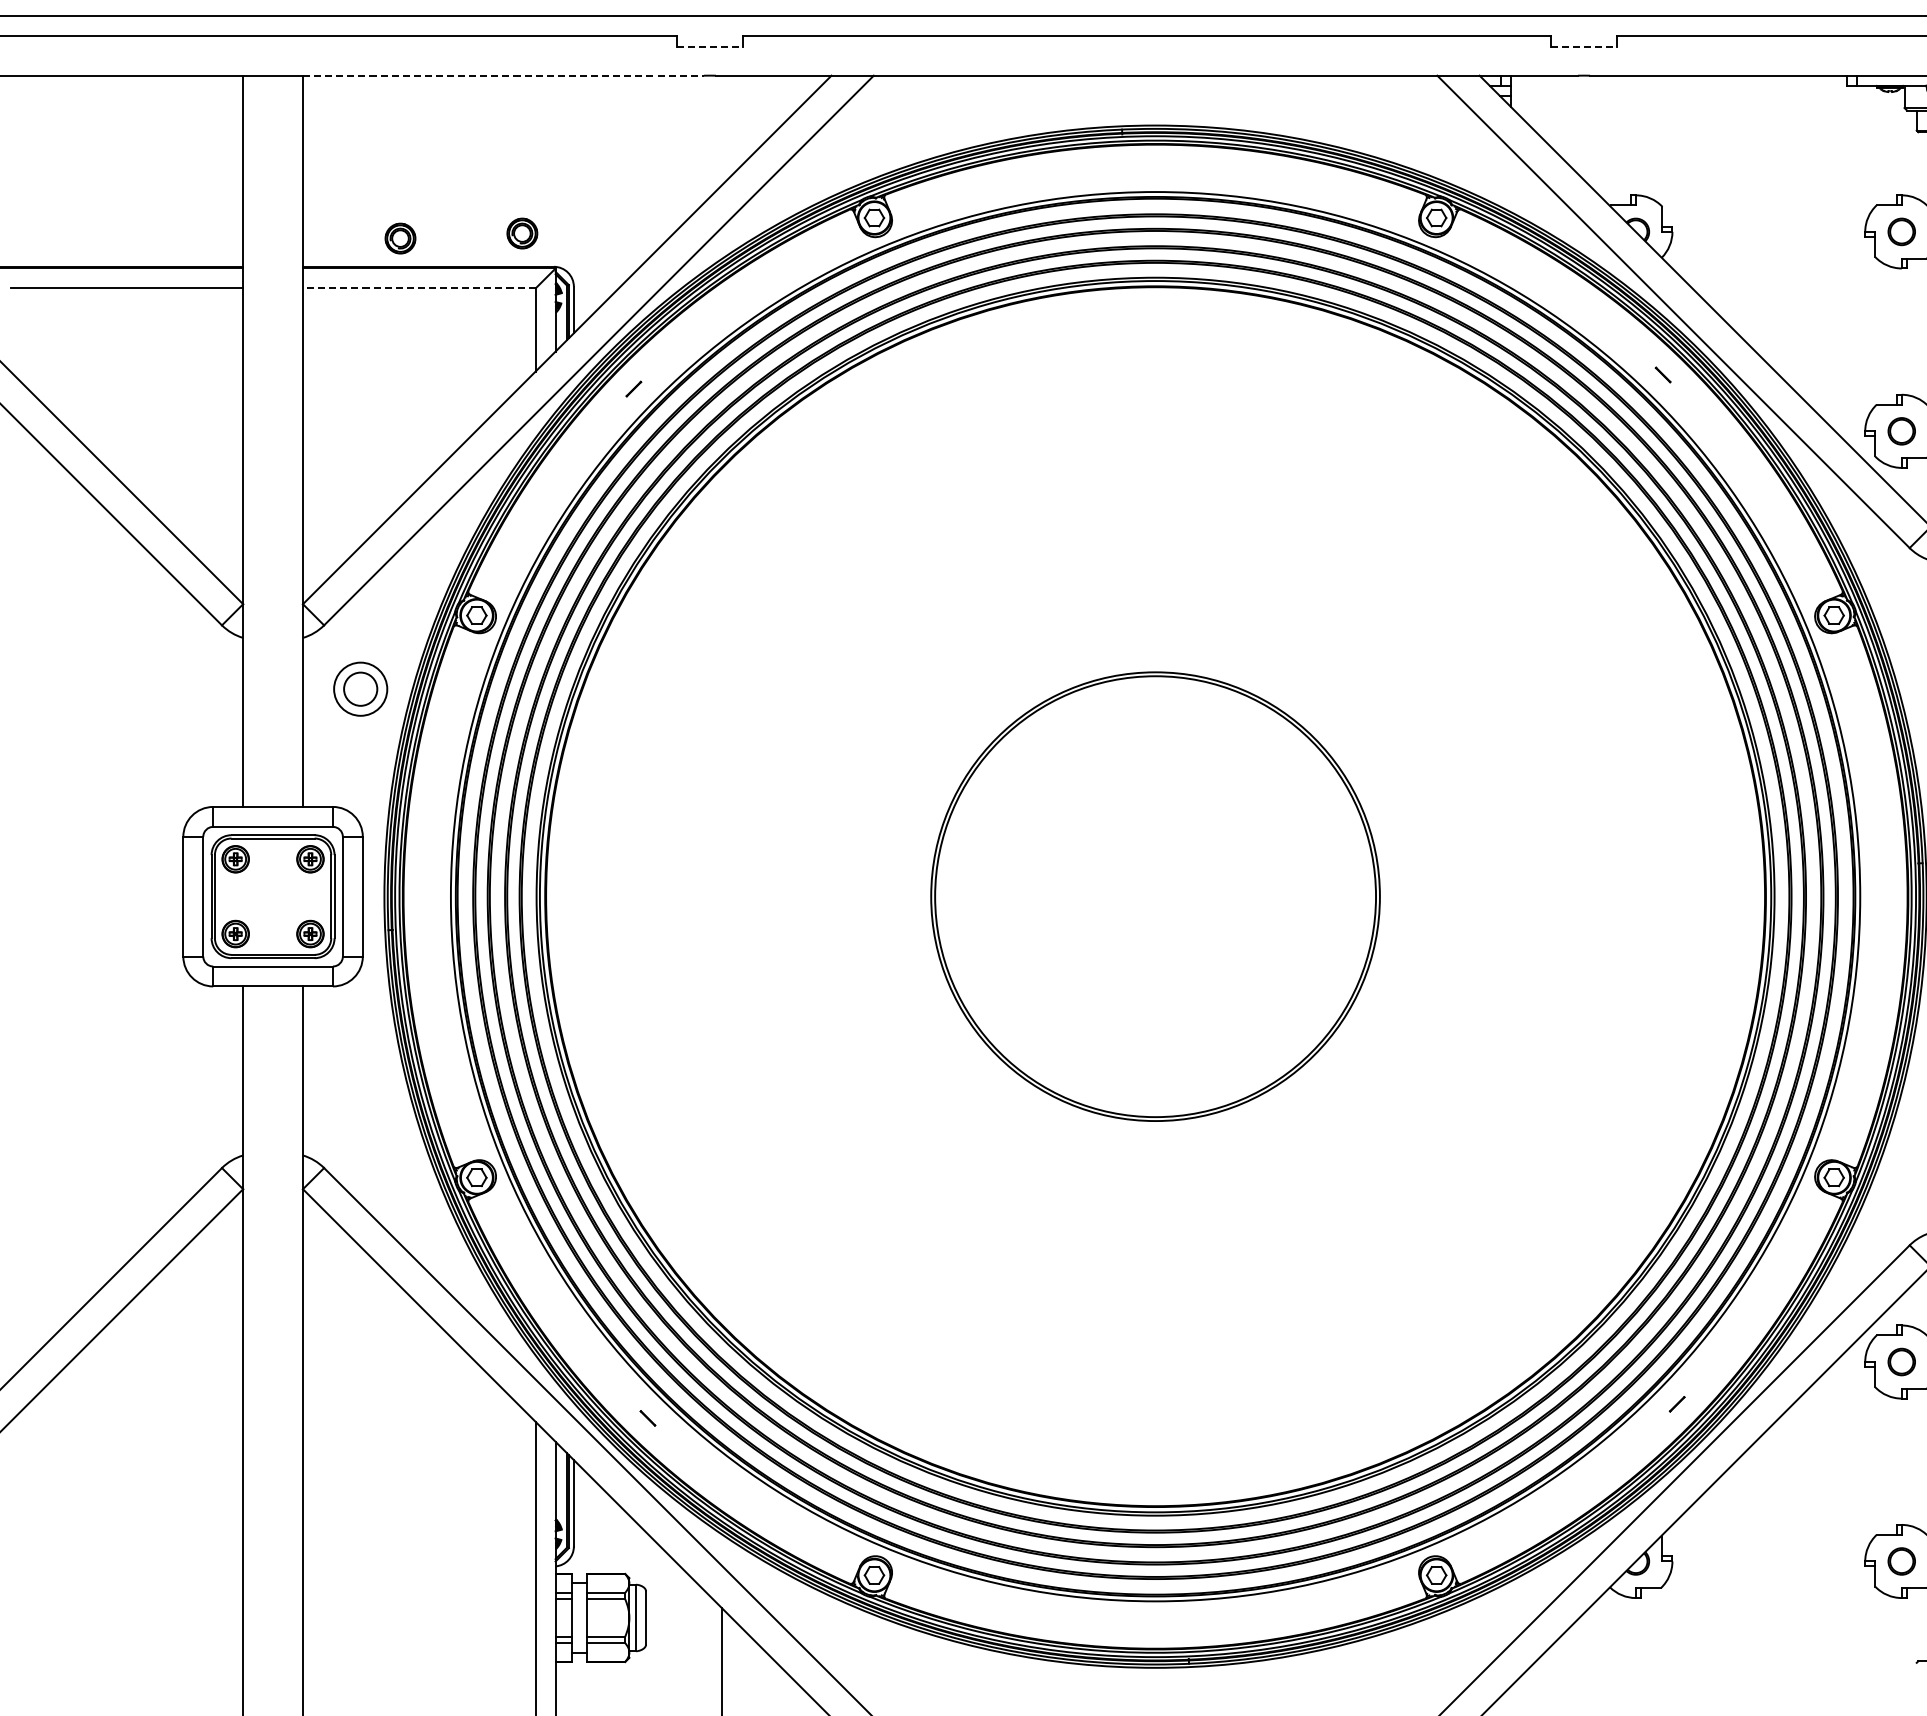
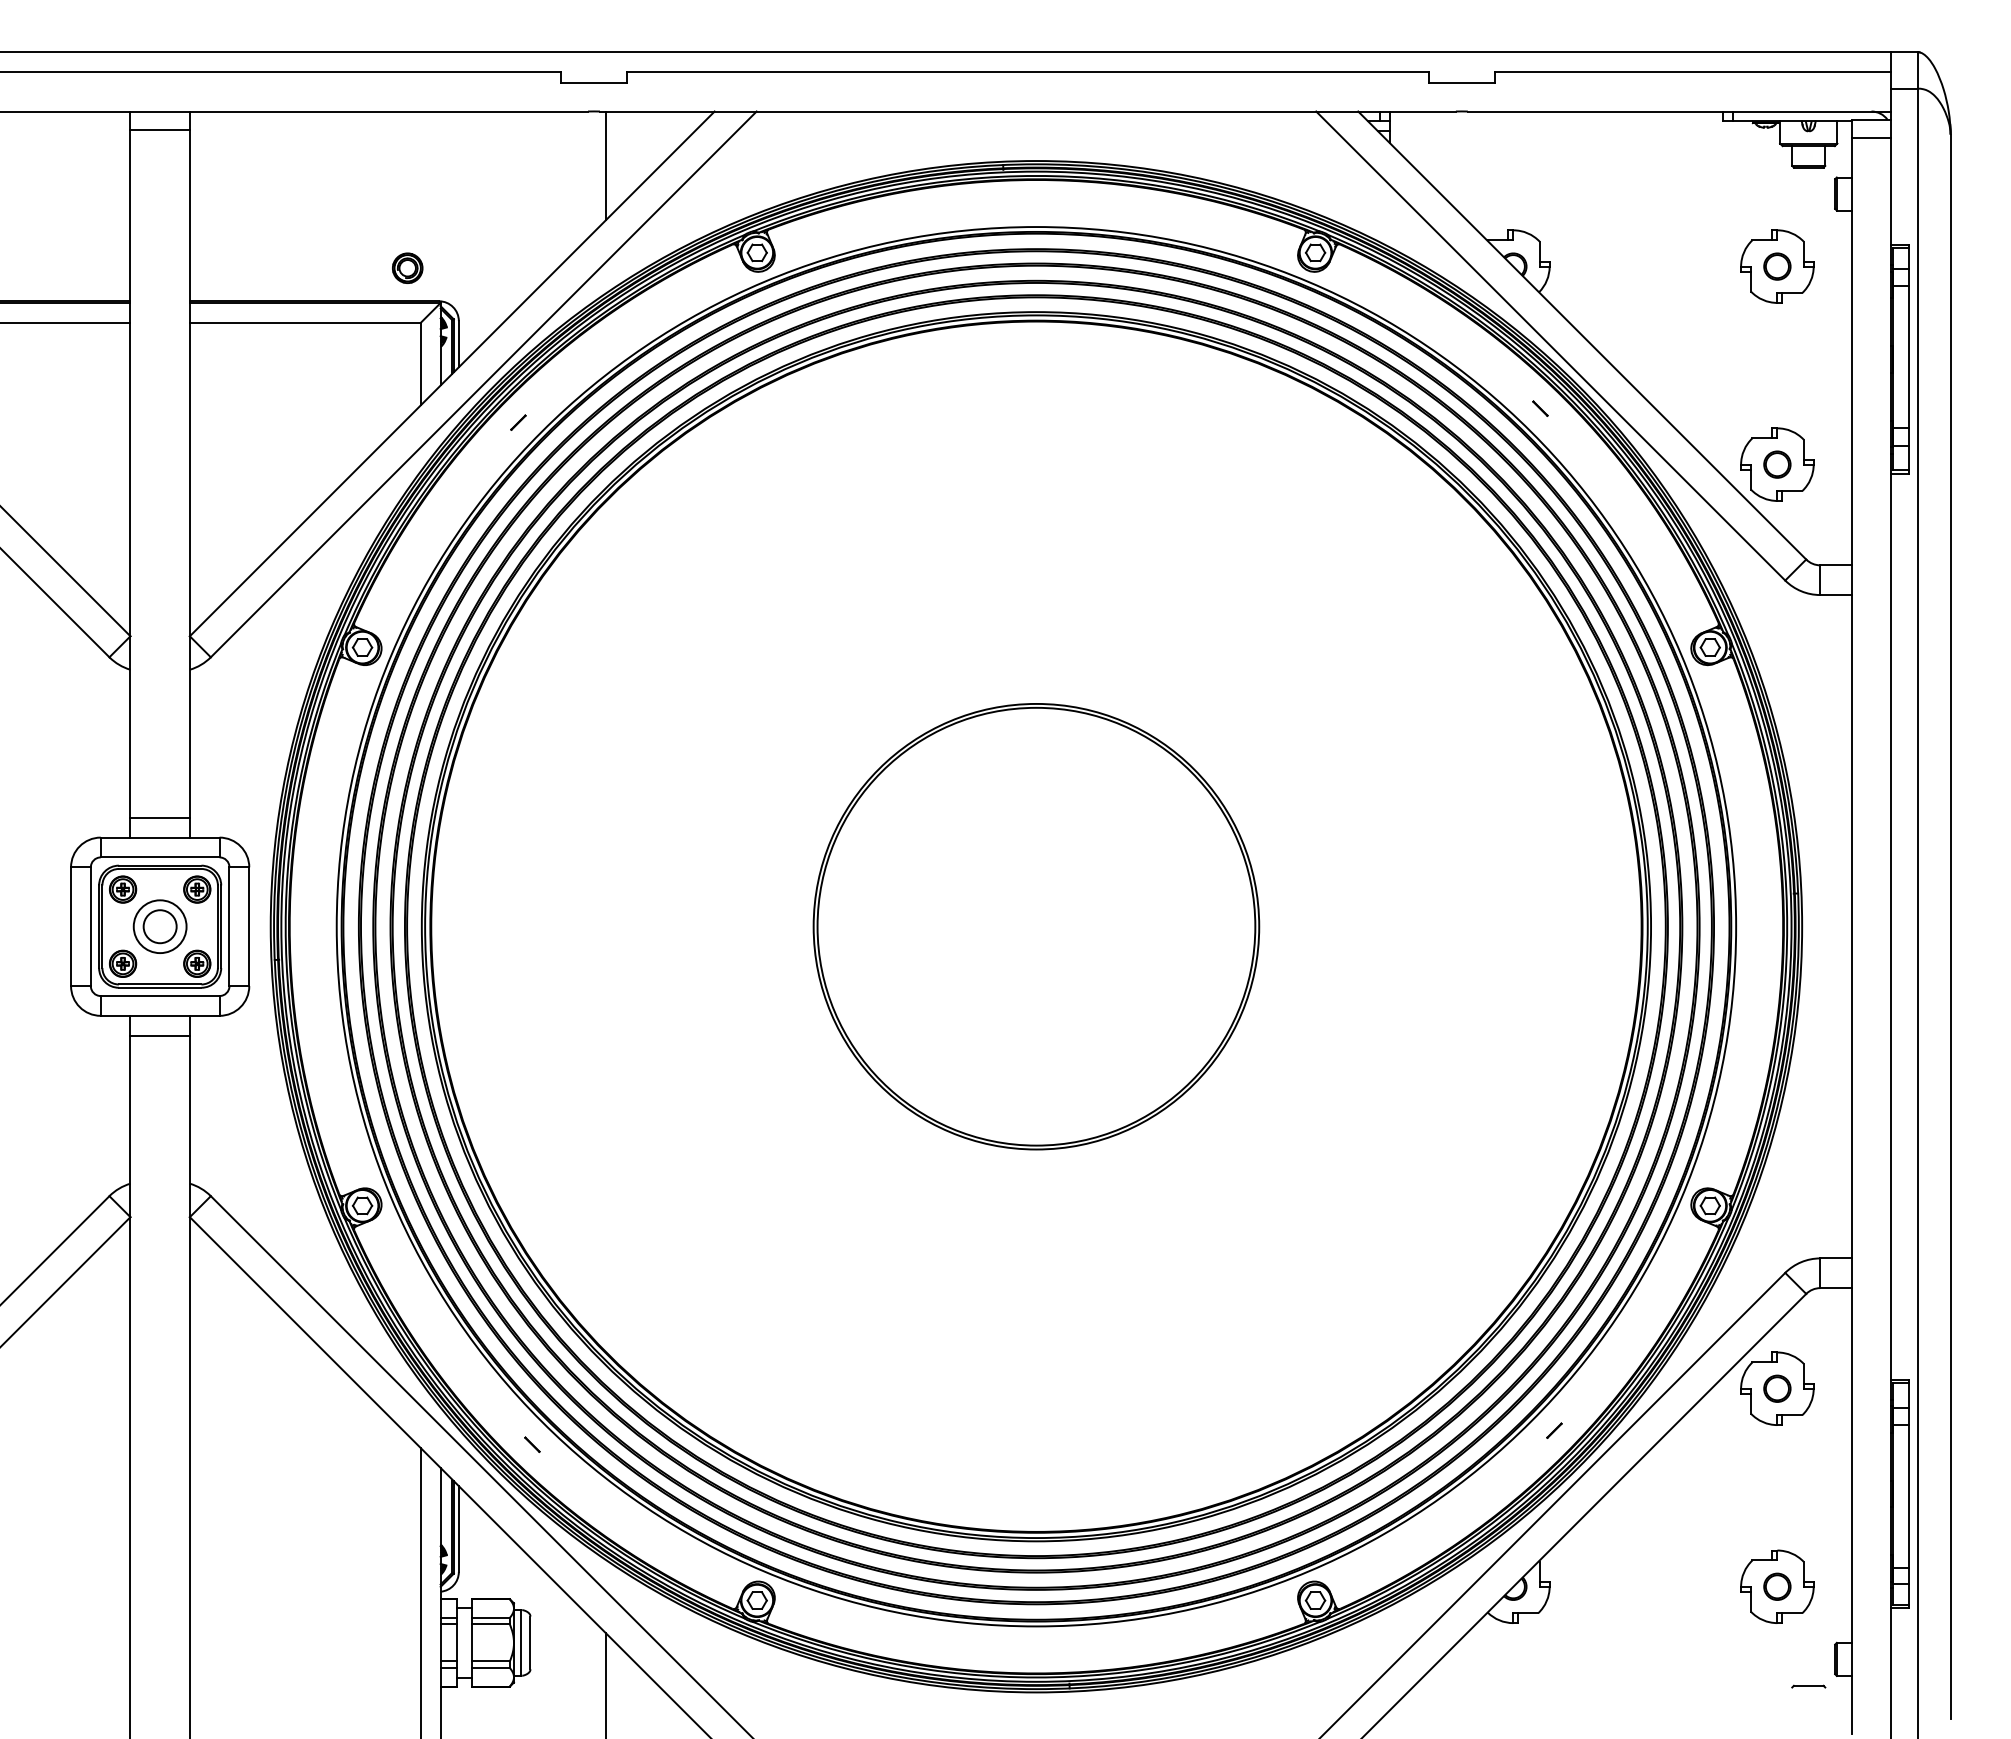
line: (710, 47) -> (594, 83), dashed -> solid
line: (1584, 47) -> (1462, 83), dashed -> solid
line: (504, 75) -> (389, 111), dashed -> solid
line: (272, 93) -> (159, 129), added
line: (721, 130) -> (605, 165), added
part: (400, 237) -> (286, 272), removed
line: (419, 288) -> (305, 322), dashed -> solid
part: (360, 689) -> (159, 926), moved
line: (272, 786) -> (159, 817), added
line: (272, 1006) -> (159, 1035), added

